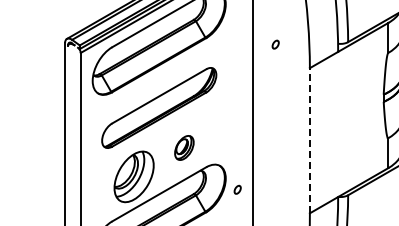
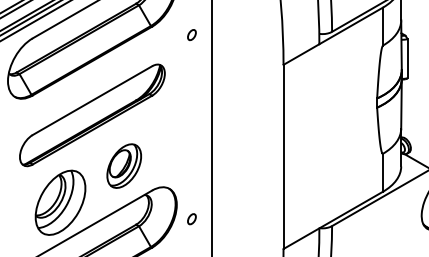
part: (275, 44) -> (191, 34), moved
line: (309, 140) -> (283, 156), dashed -> solid
part: (184, 147) -> (124, 165), size x1.43

